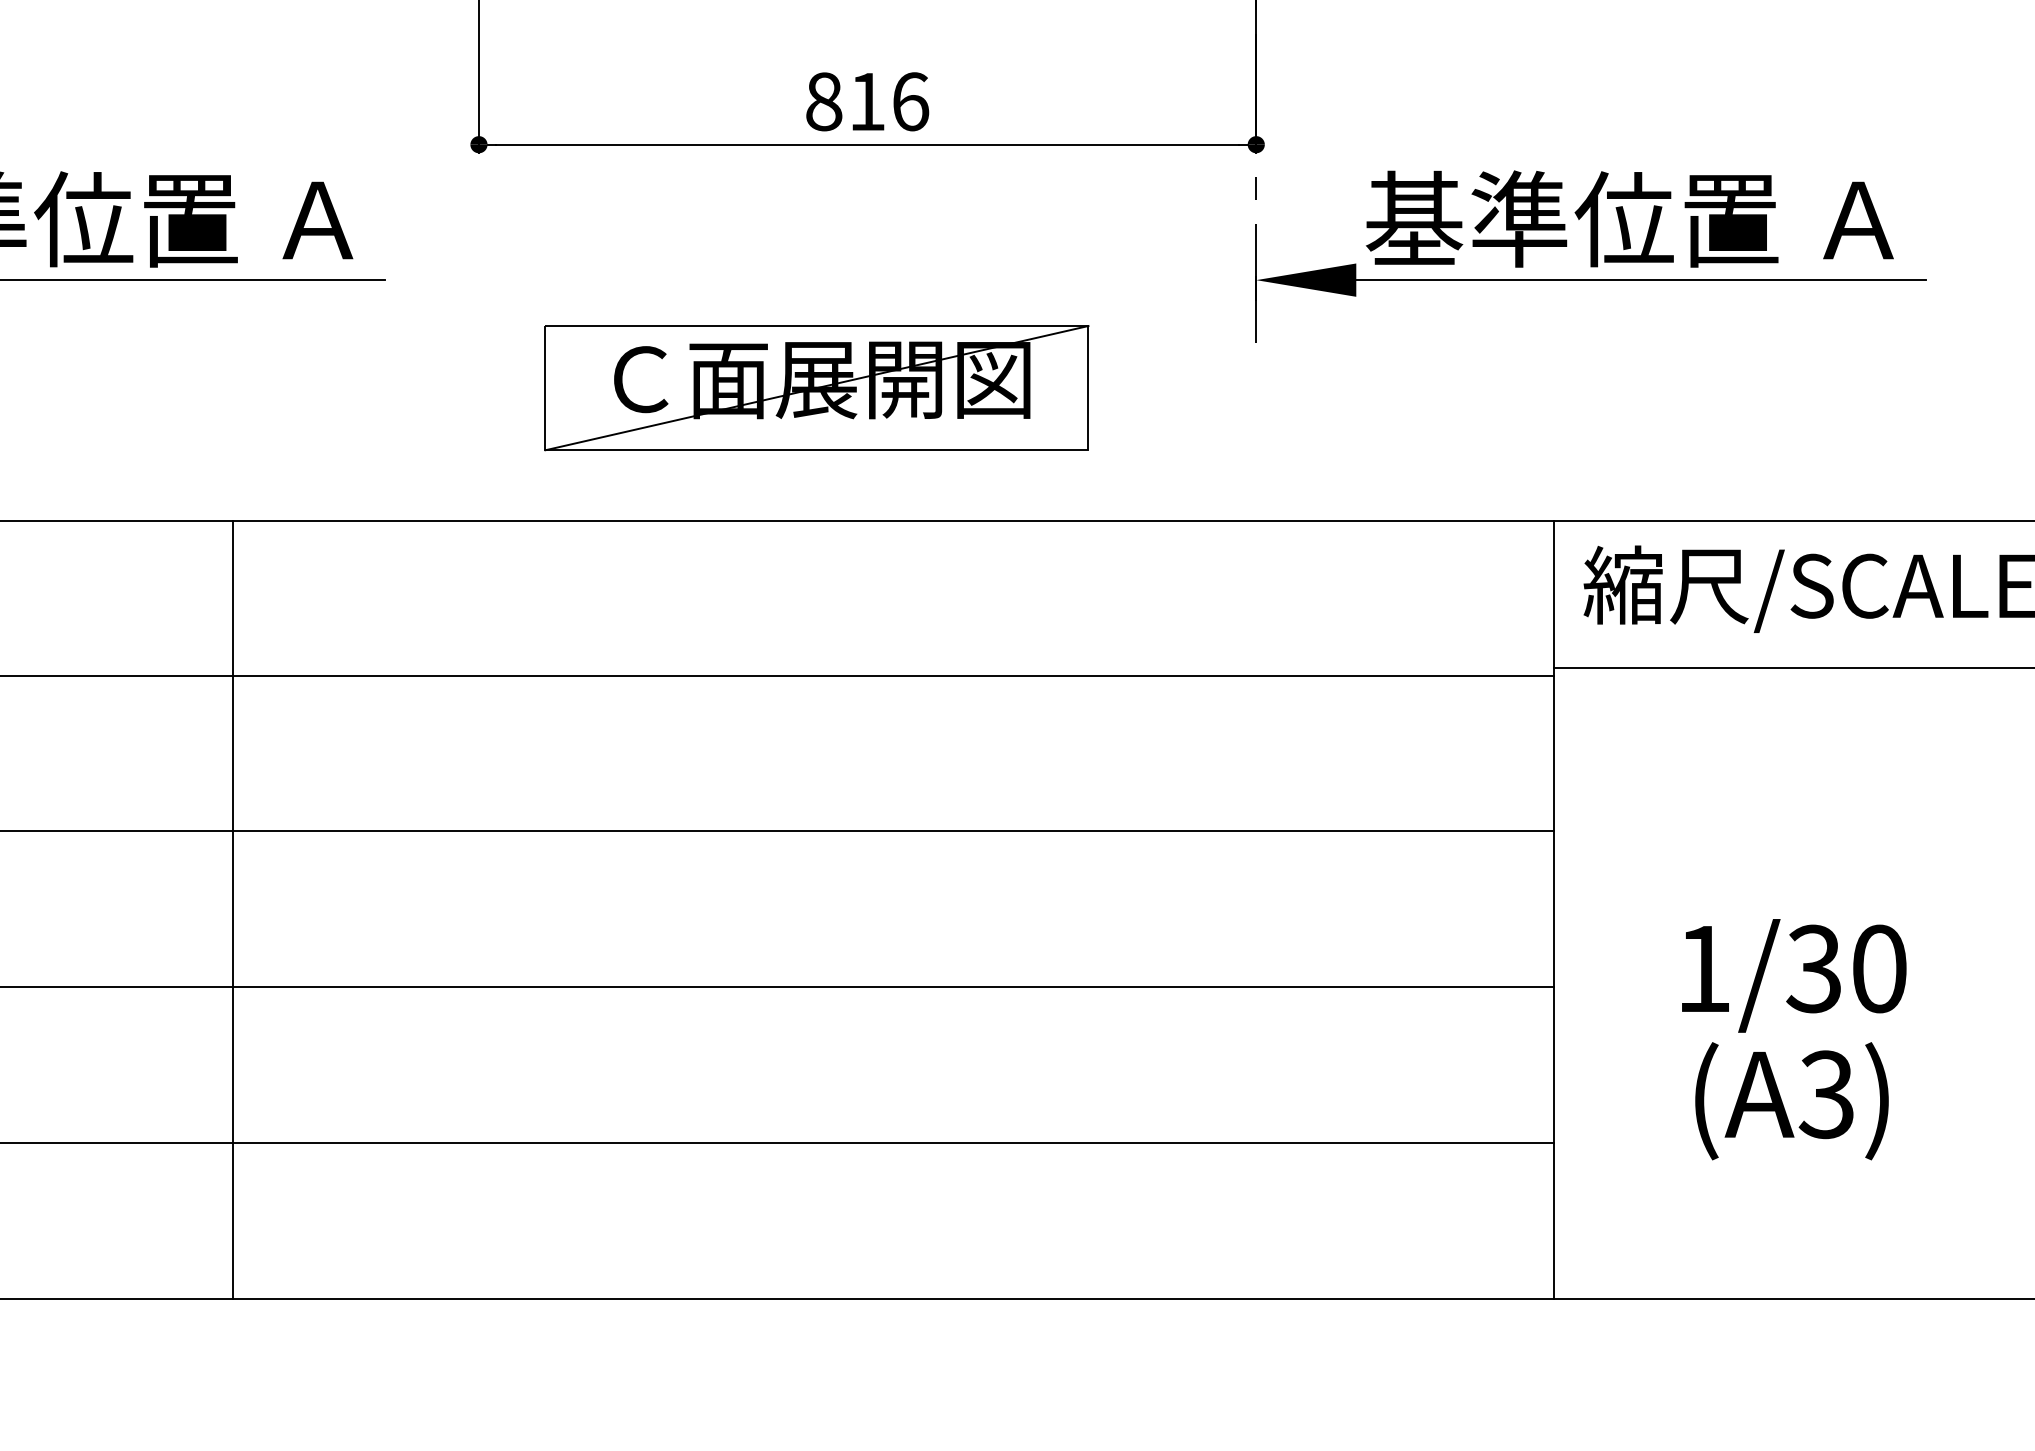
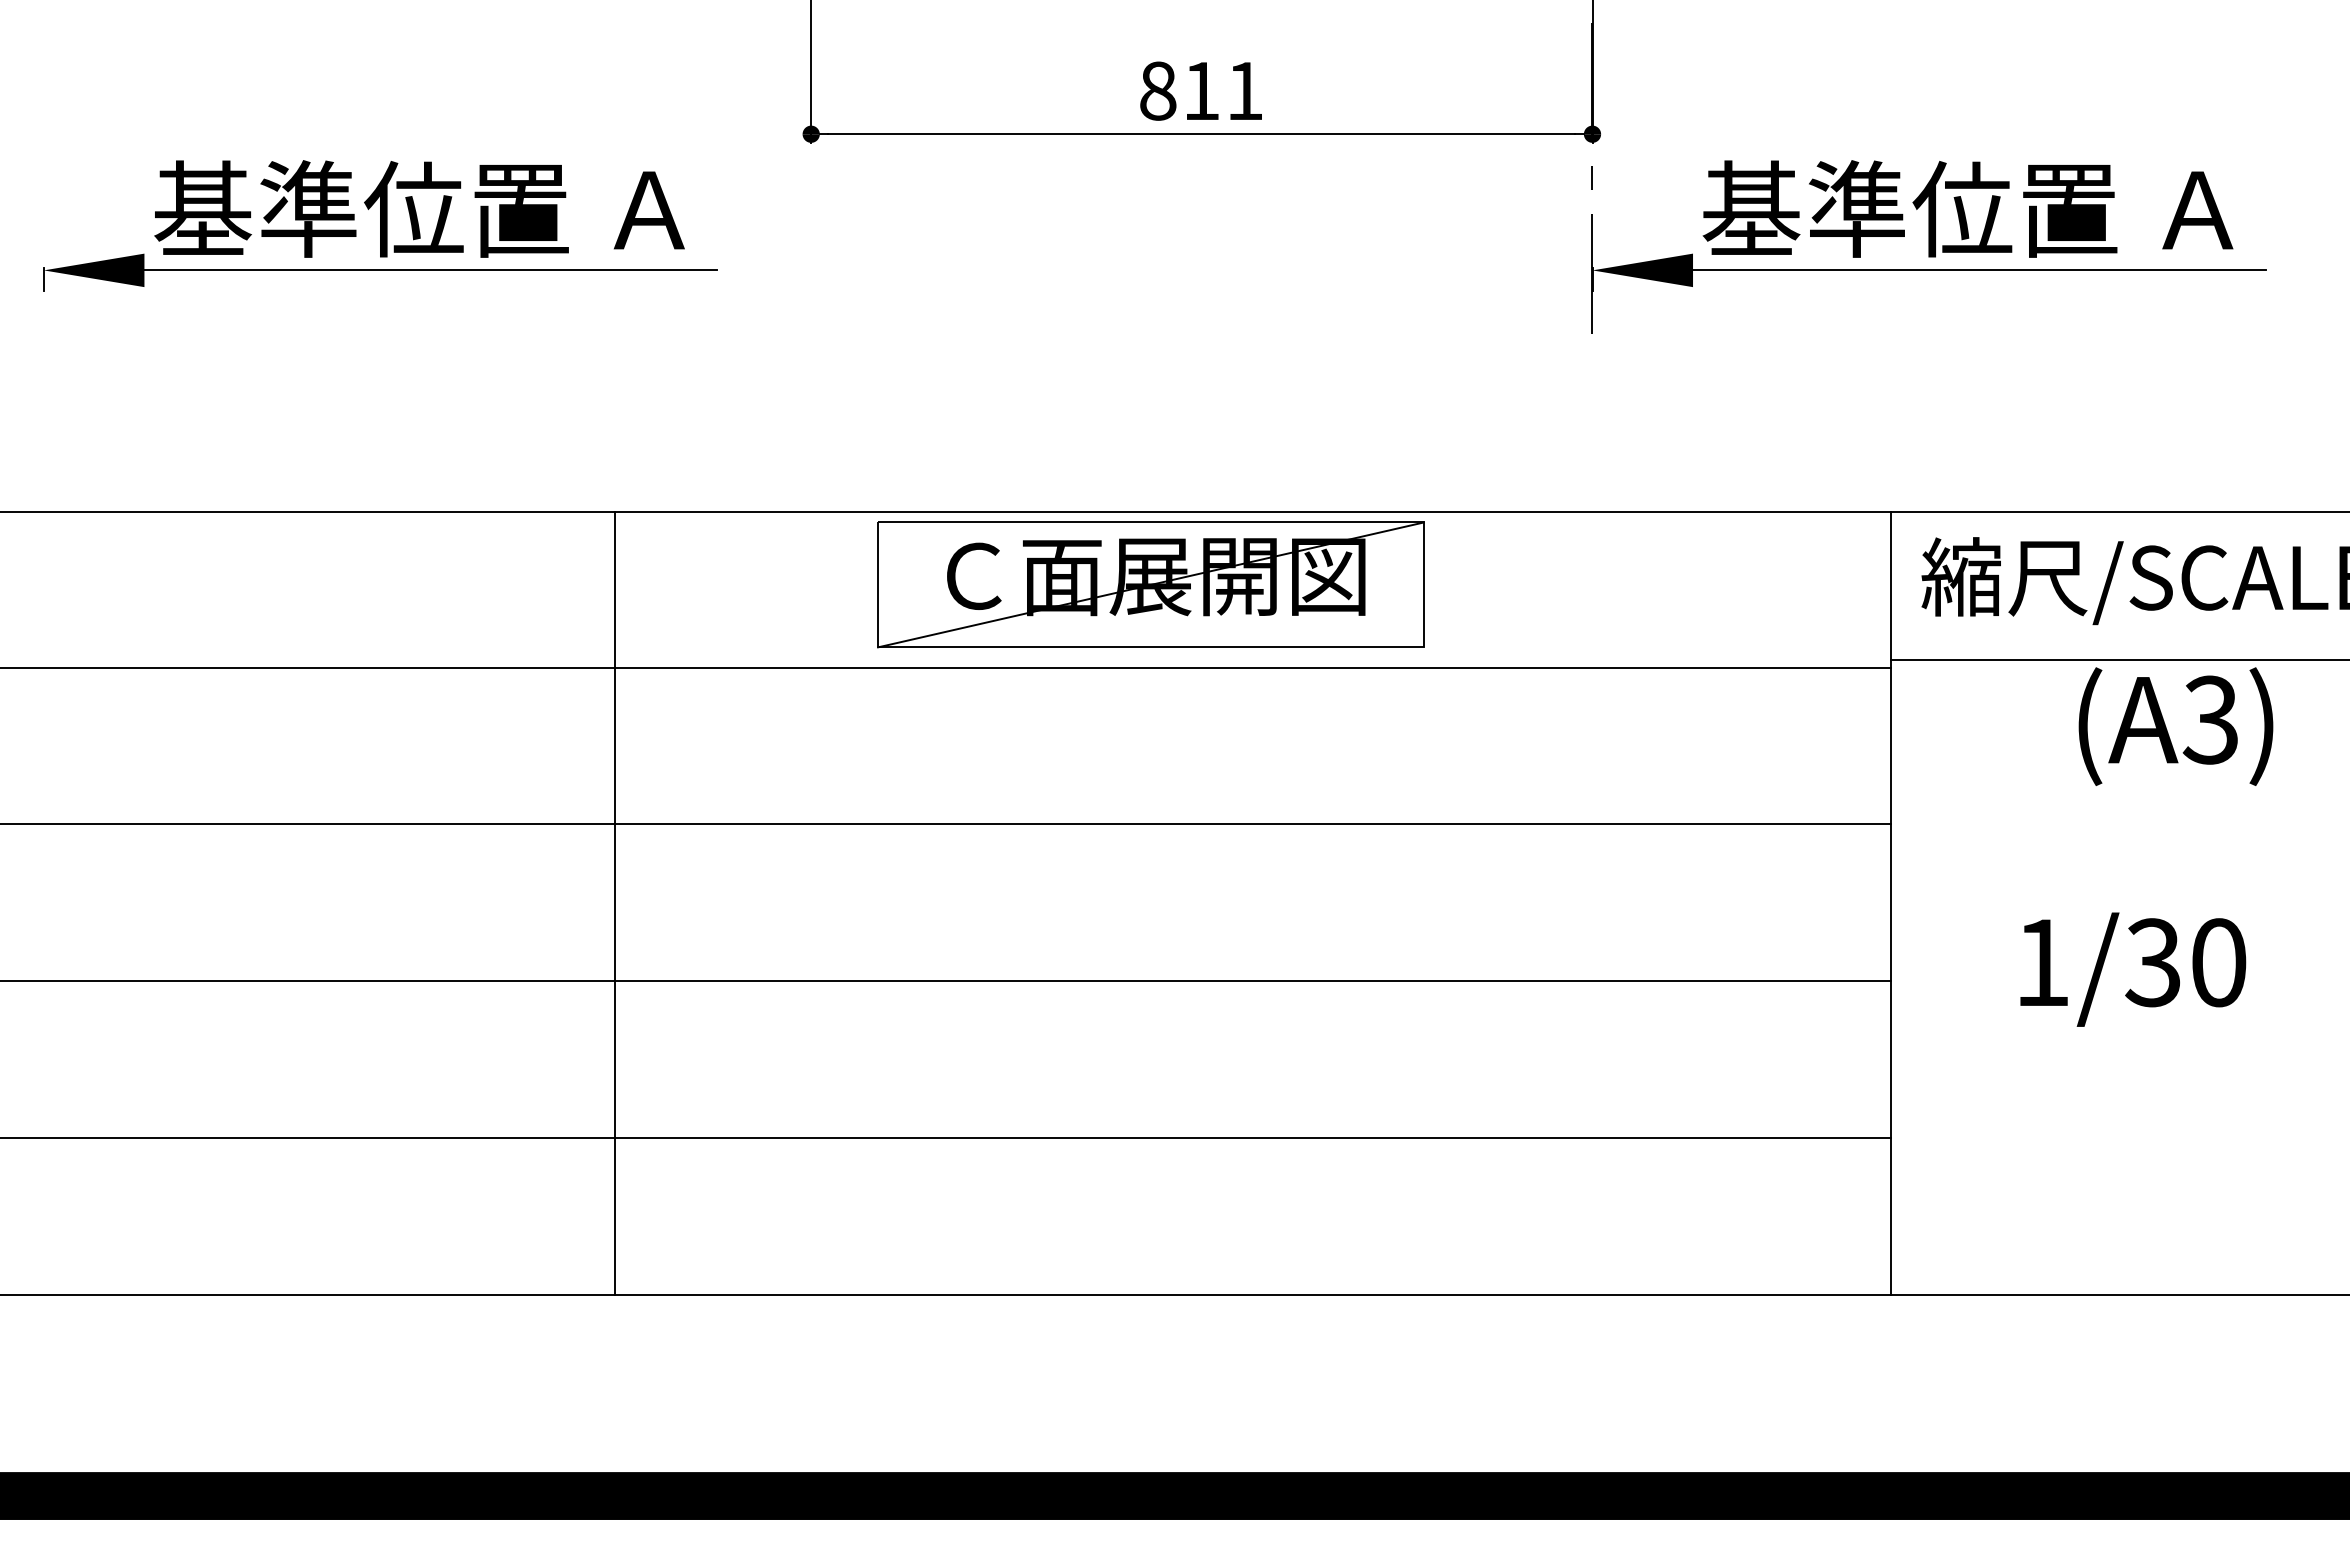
text: (911, 101) -> (1245, 90), 816 -> 811
part: (816, 387) -> (1150, 584), moved
line: (232, 910) -> (614, 903), moved
text: (1791, 1101) -> (2175, 726), moved

